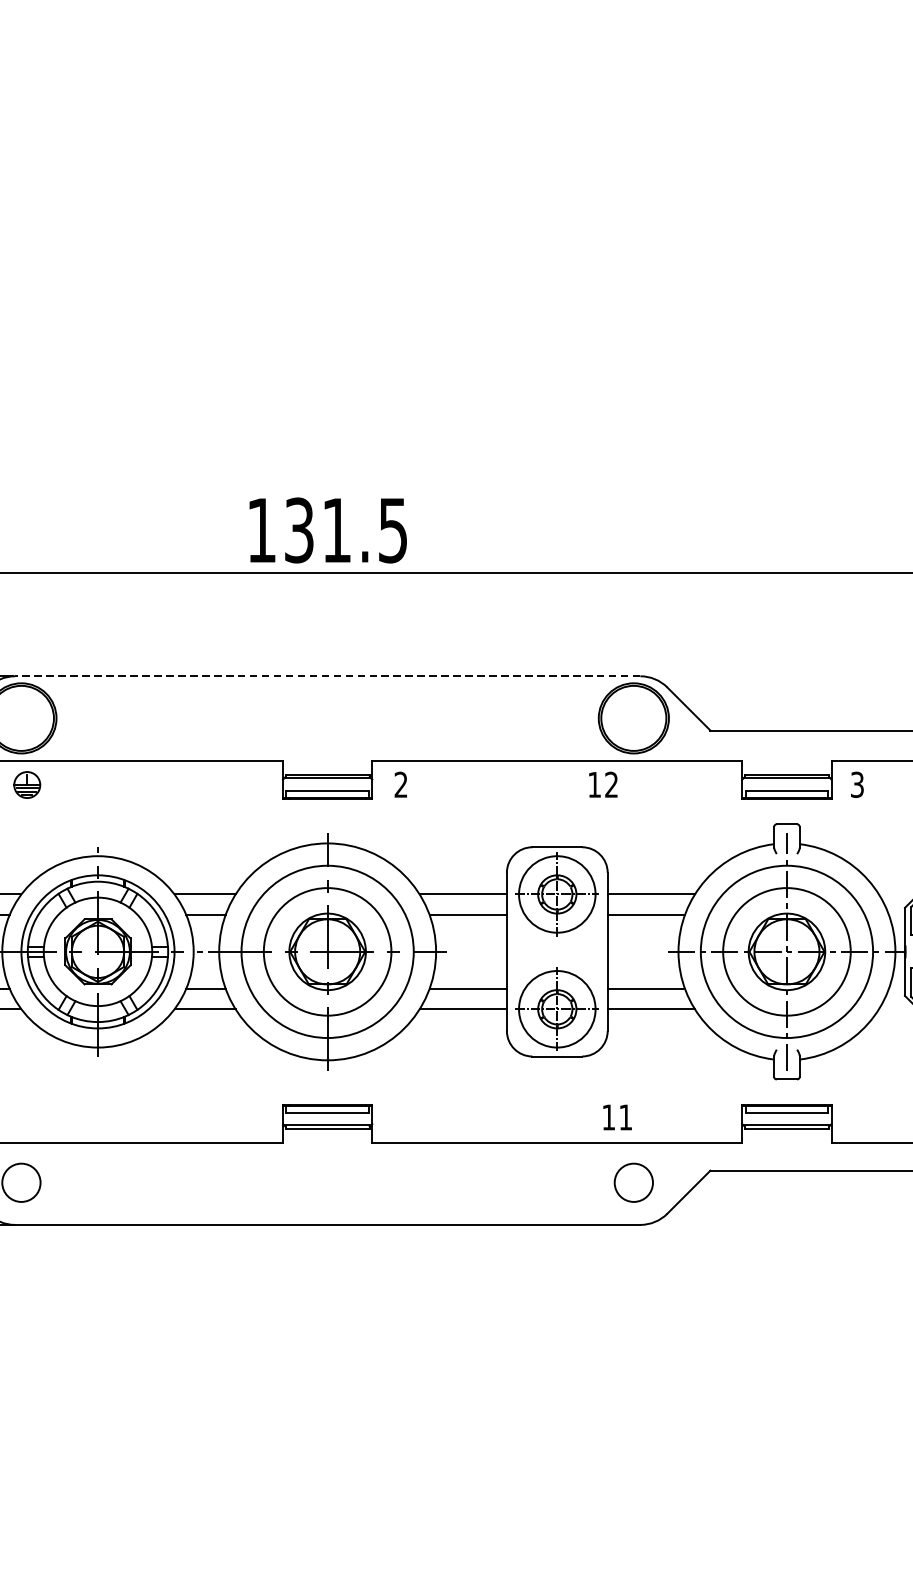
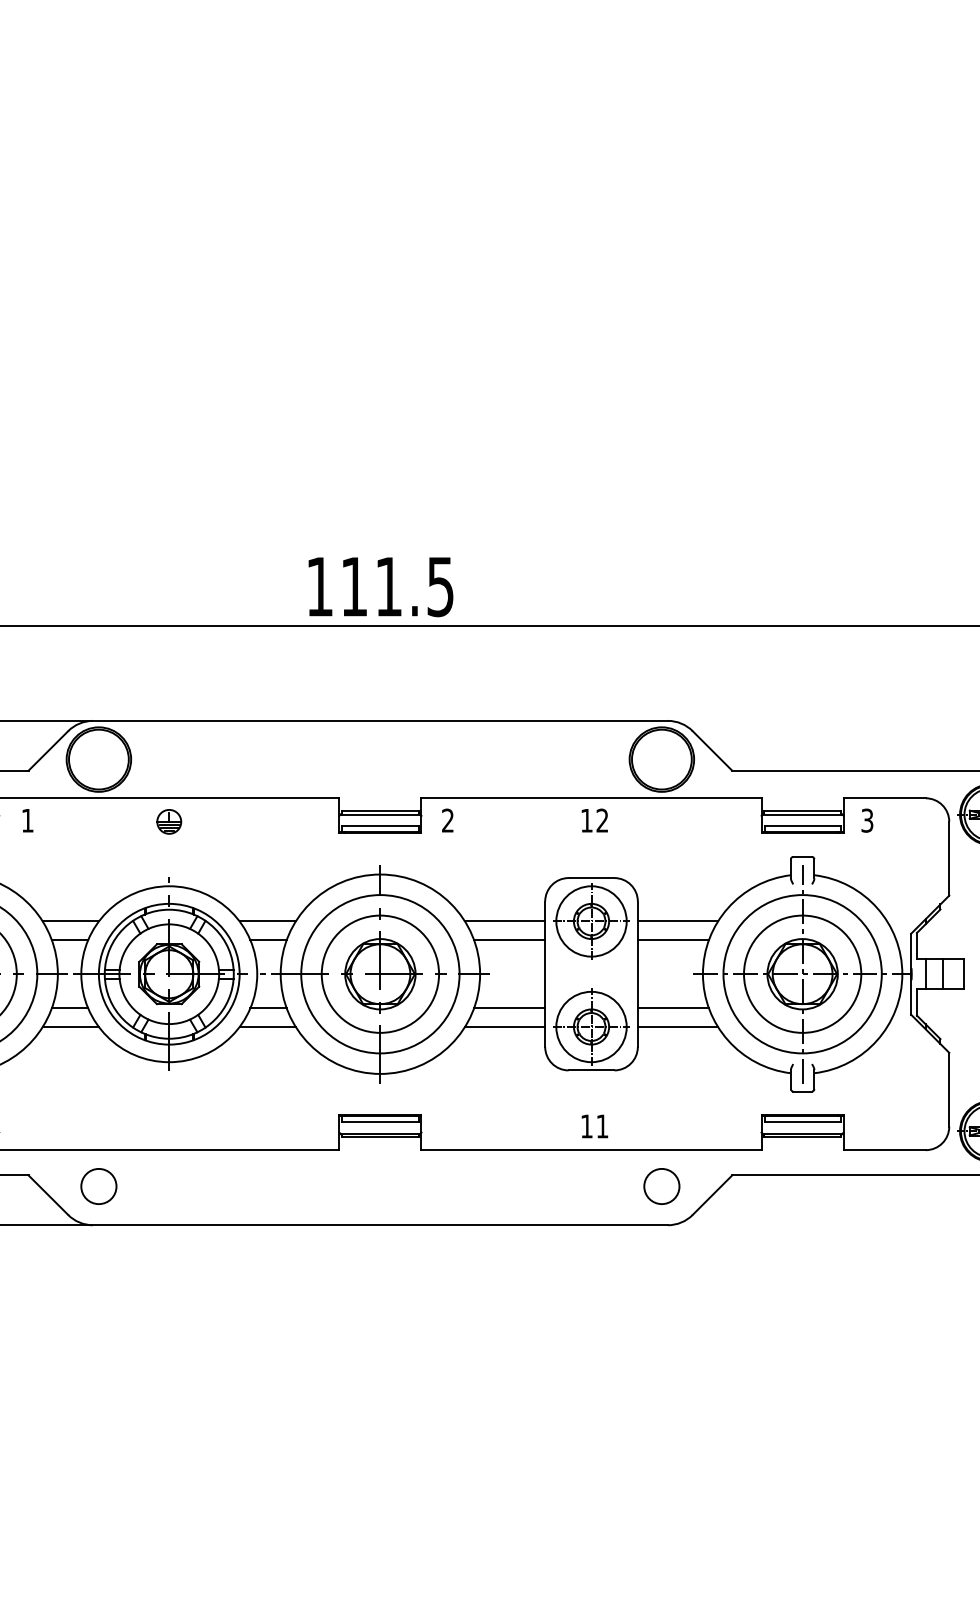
text: (299, 530) -> (354, 586), 131.5 -> 111.5
line: (326, 675) -> (379, 720), dashed -> solid
part: (27, 784) -> (169, 821), moved
text: (602, 784) -> (594, 820), moved
text: (617, 1117) -> (594, 1126), moved

